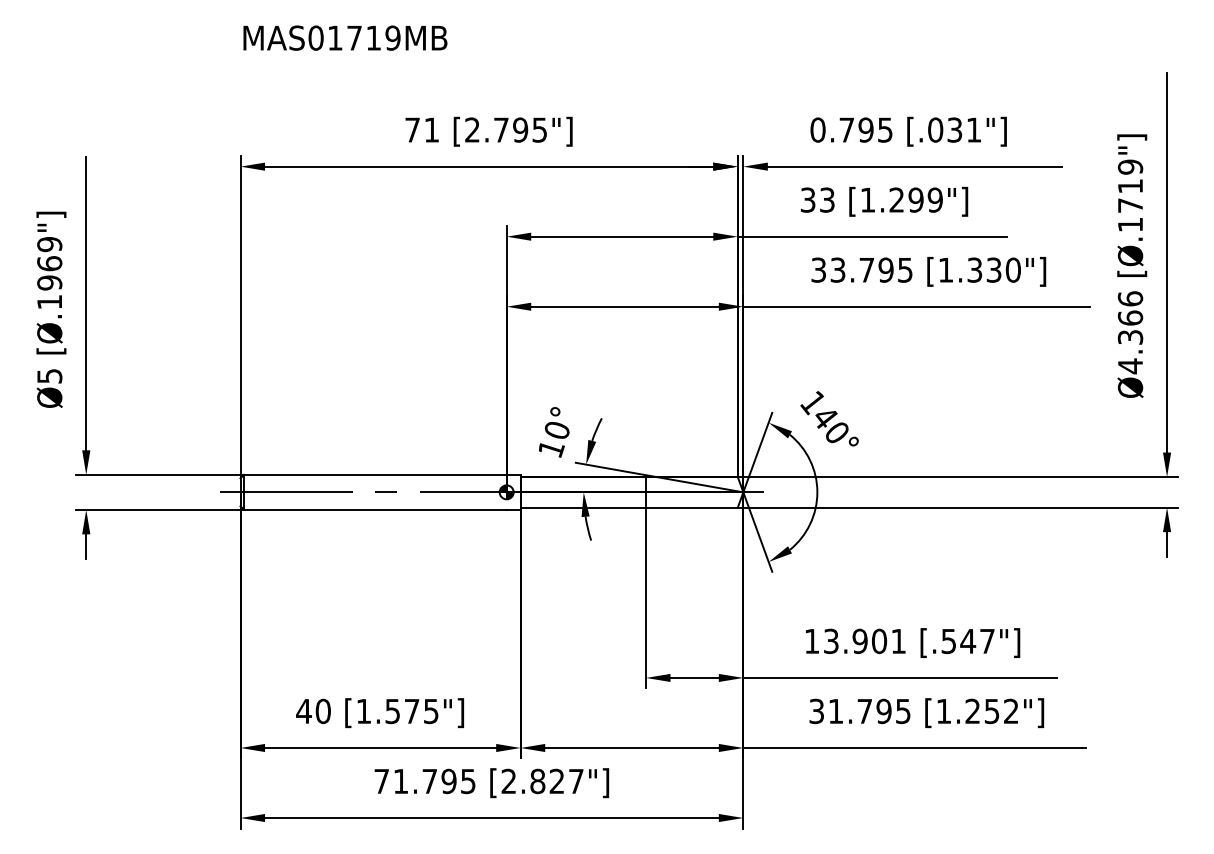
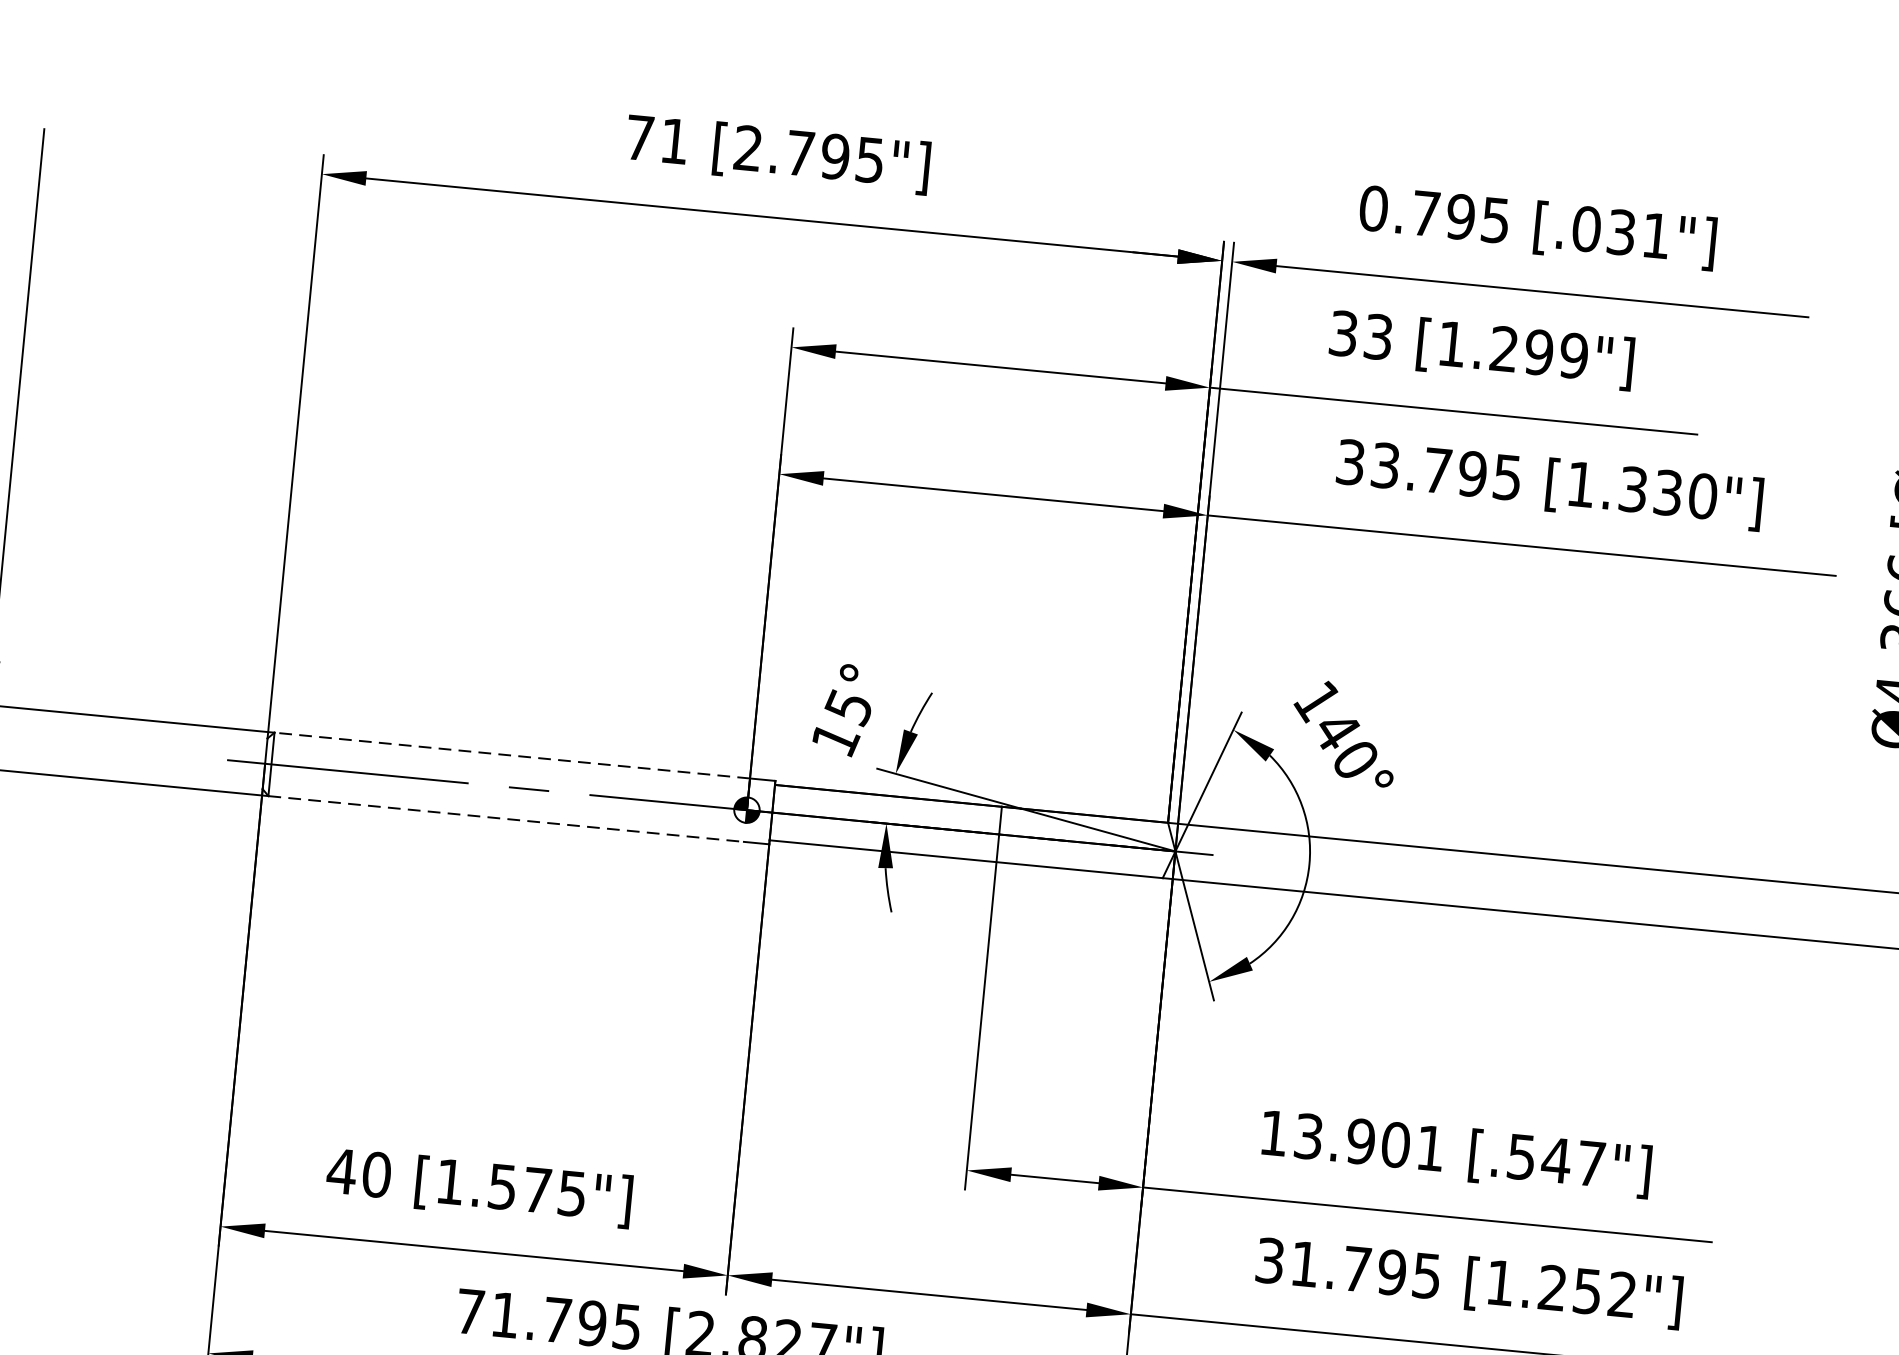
text: (556, 430) -> (847, 706), 10° -> 15°
line: (374, 474) -> (510, 754), solid -> dashed
line: (375, 509) -> (506, 818), solid -> dashed

